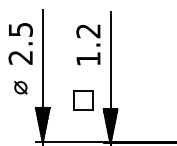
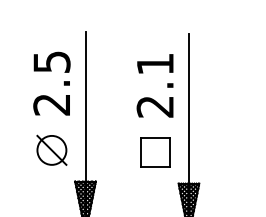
text: (88, 45) -> (155, 86), 1.2 -> 2.1
part: (20, 87) -> (51, 150), size x1.67
part: (83, 100) -> (155, 151), moved

